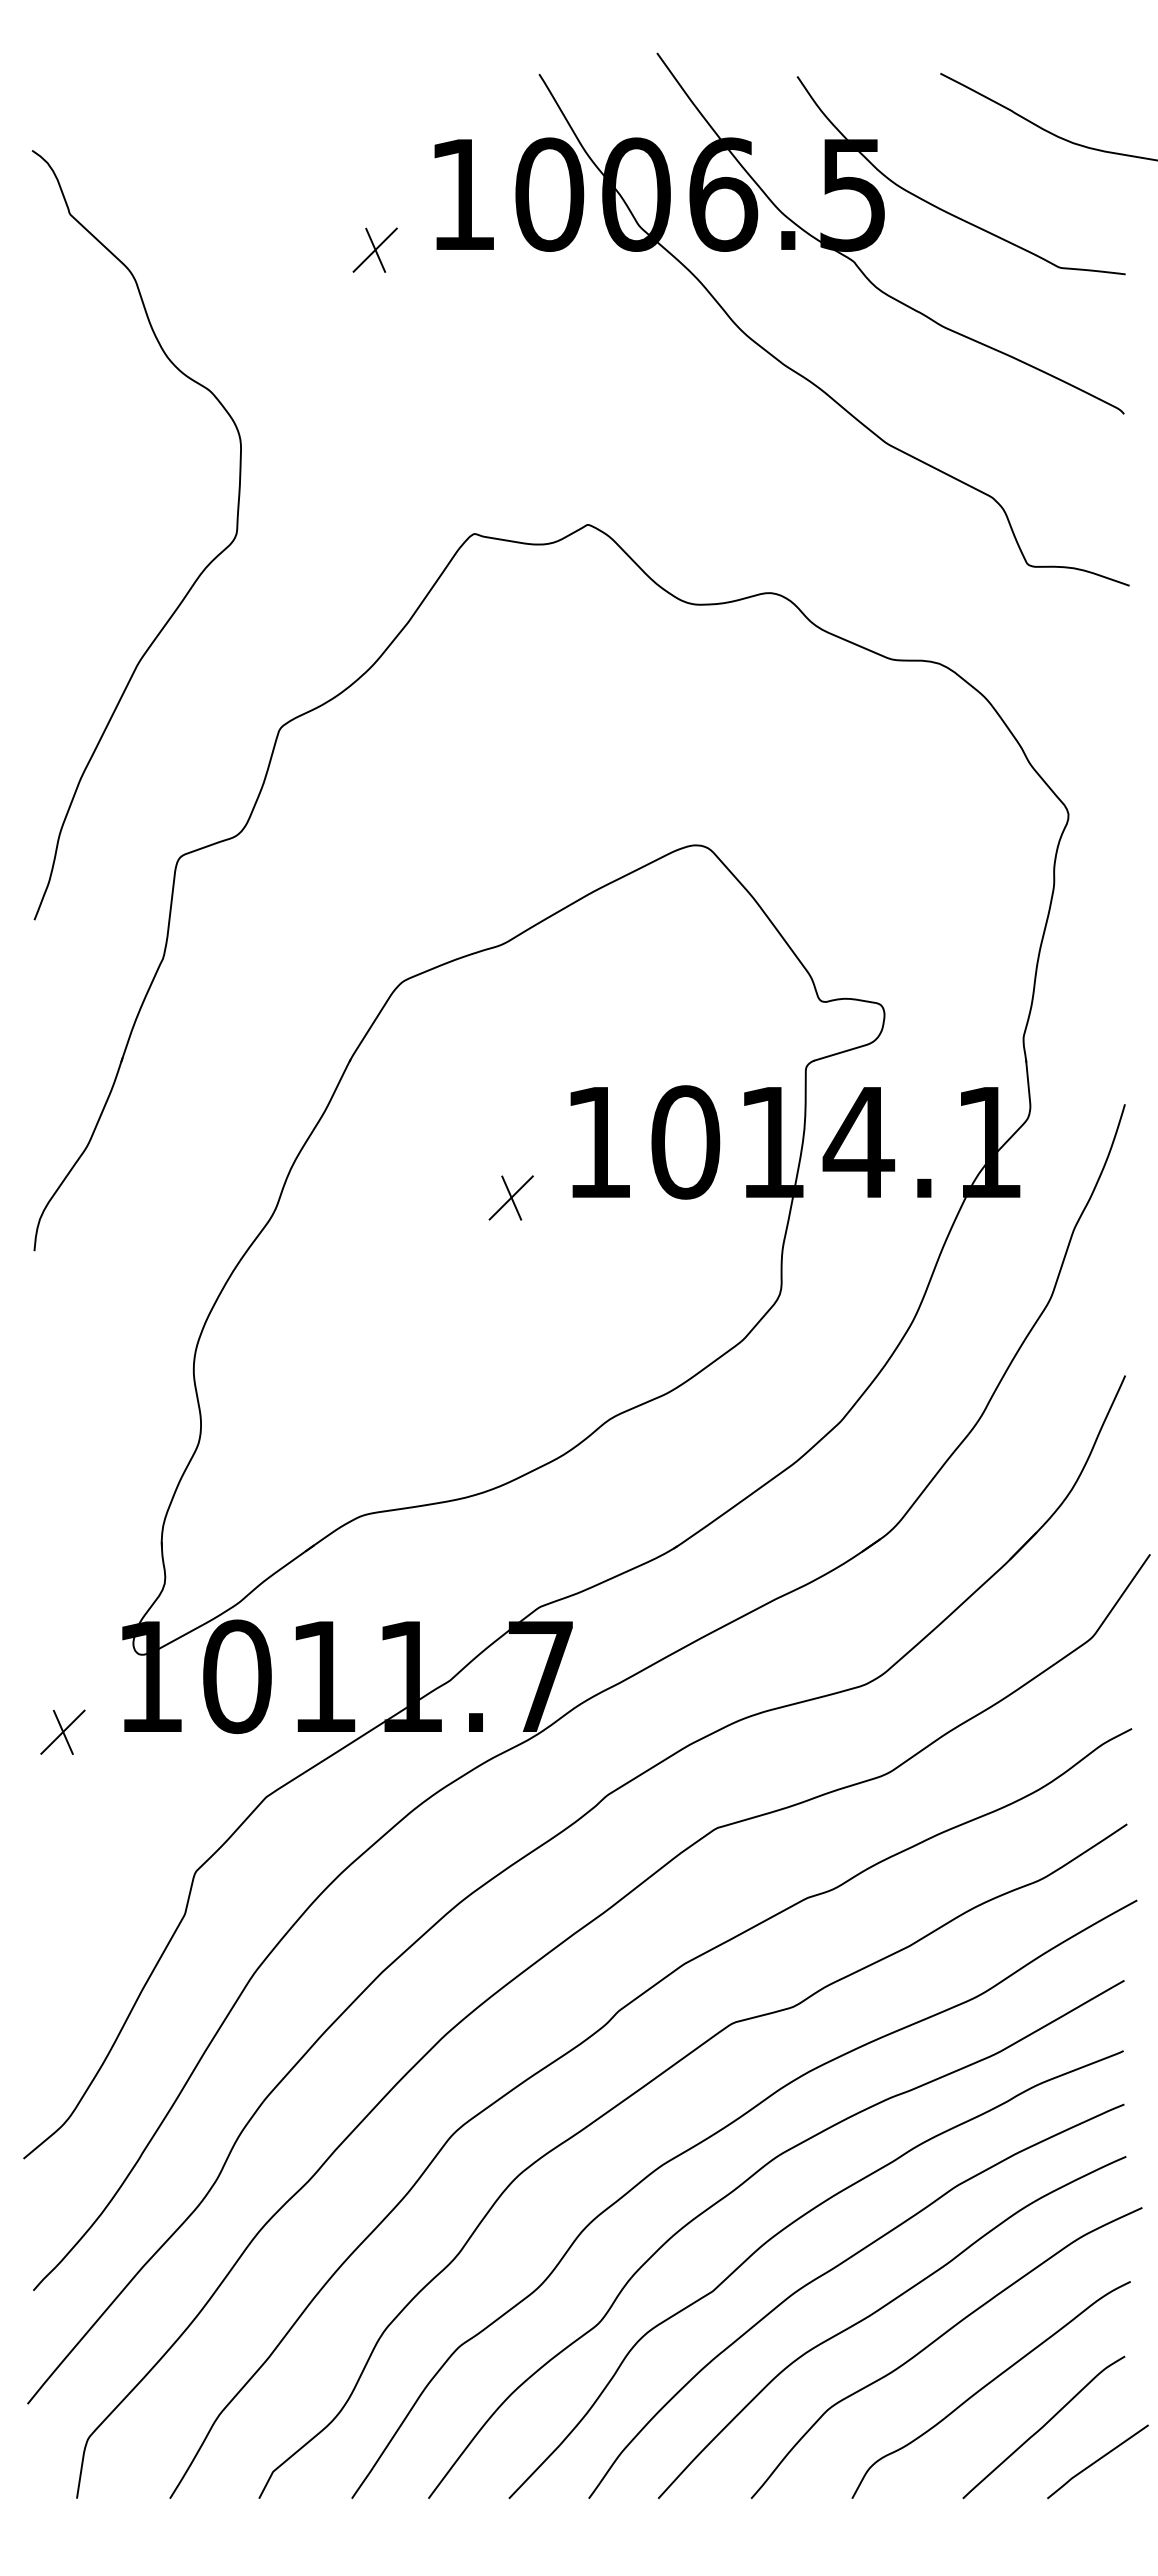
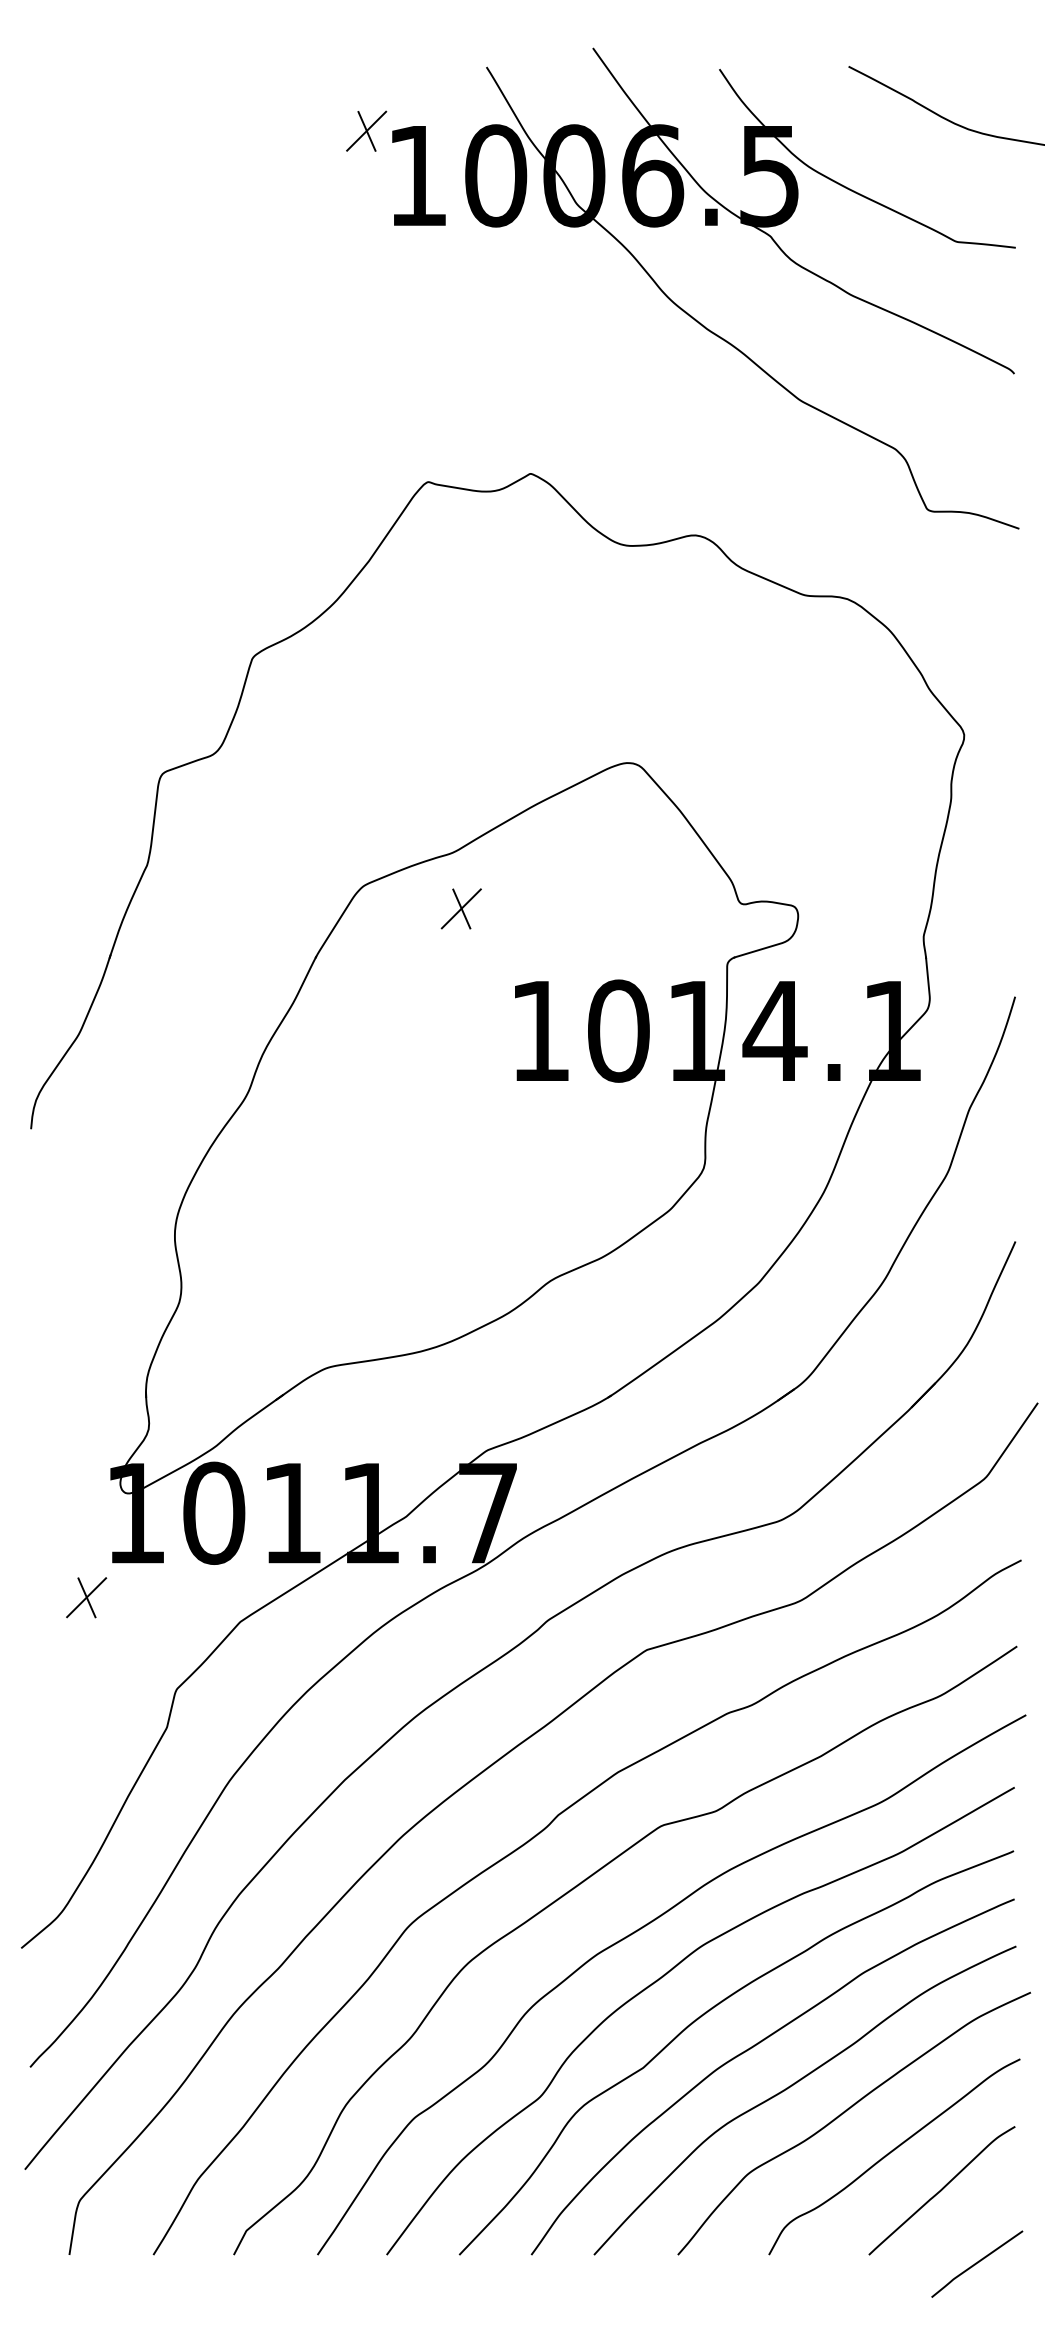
part: (374, 249) -> (365, 130), moved
curve: (195, 579) -> (176, 523), removed
part: (510, 1197) -> (460, 908), moved
part: (62, 1731) -> (86, 1597), moved
curve: (1097, 2461) -> (976, 2263), moved

